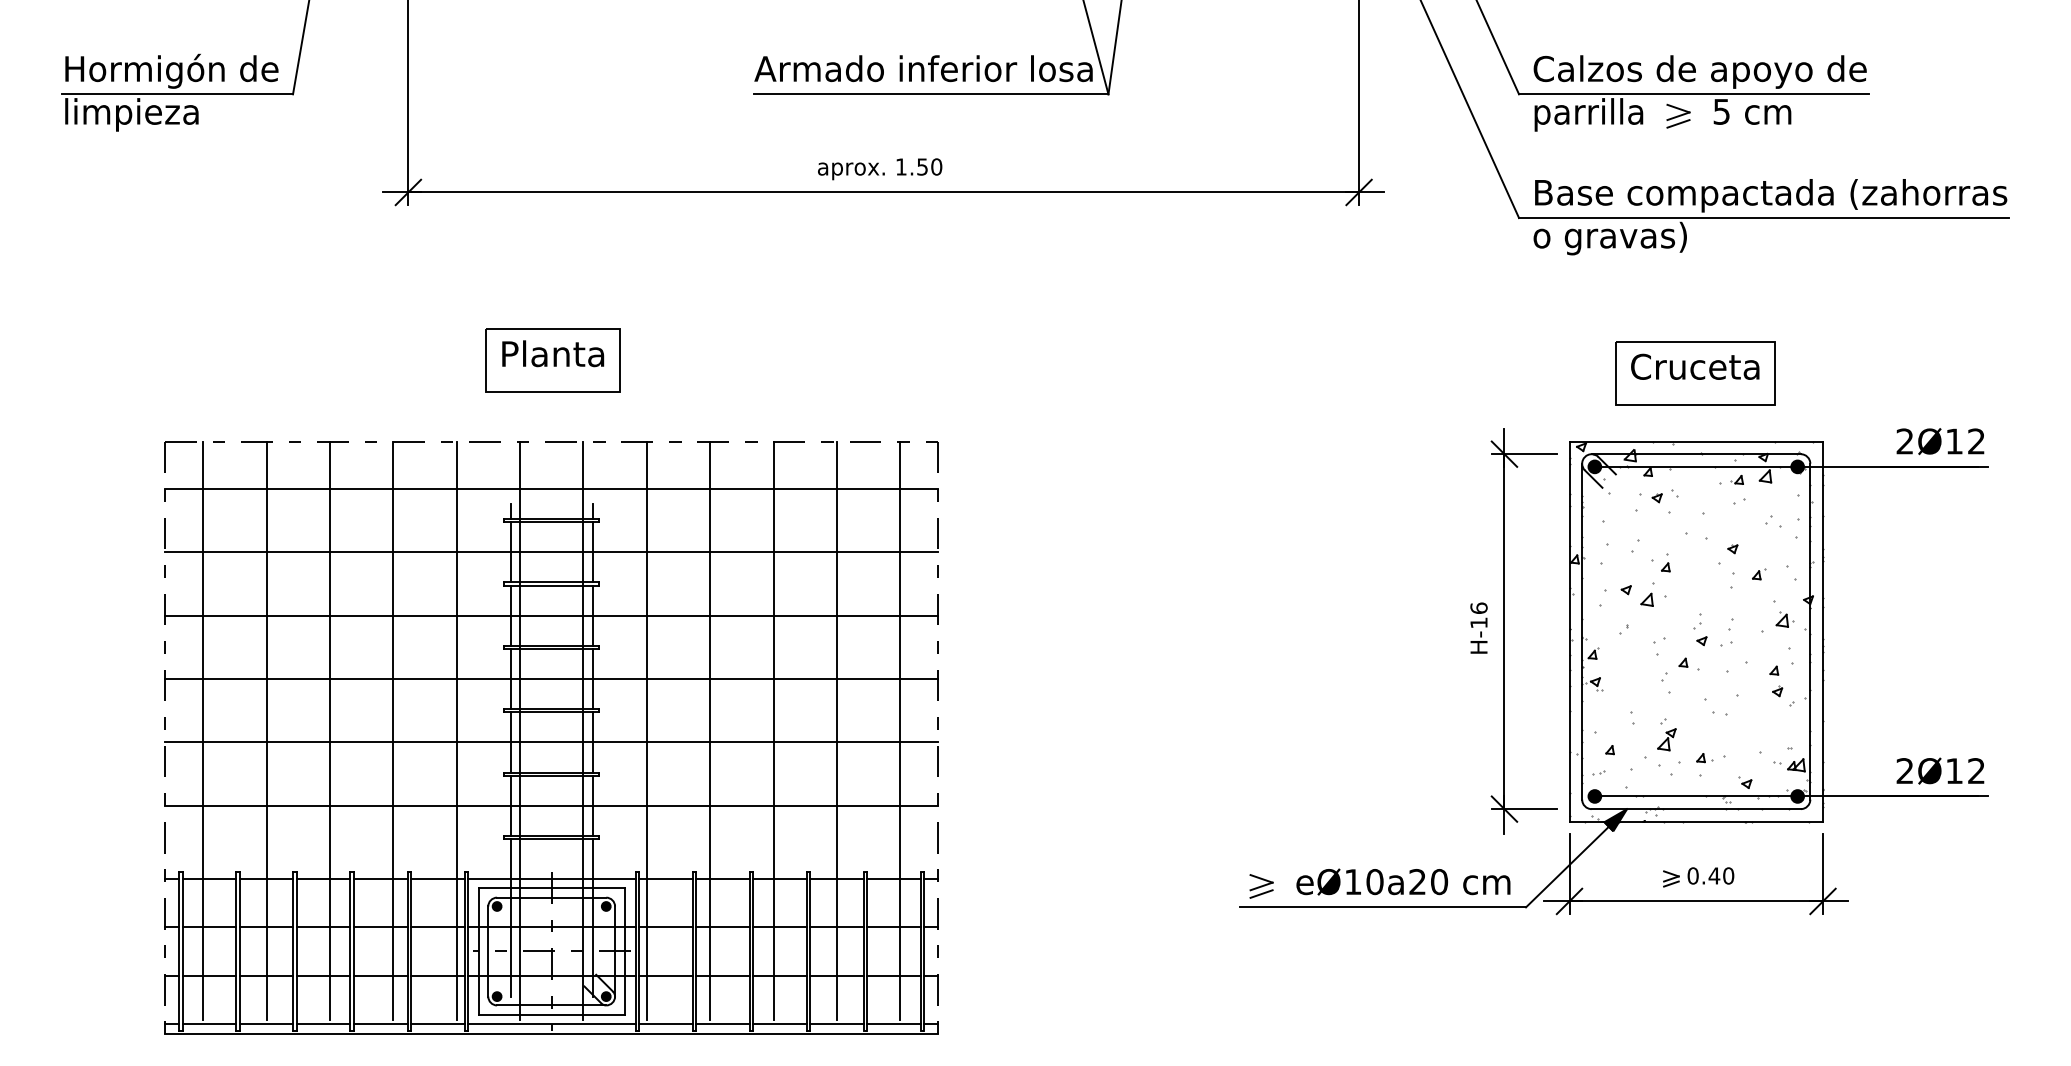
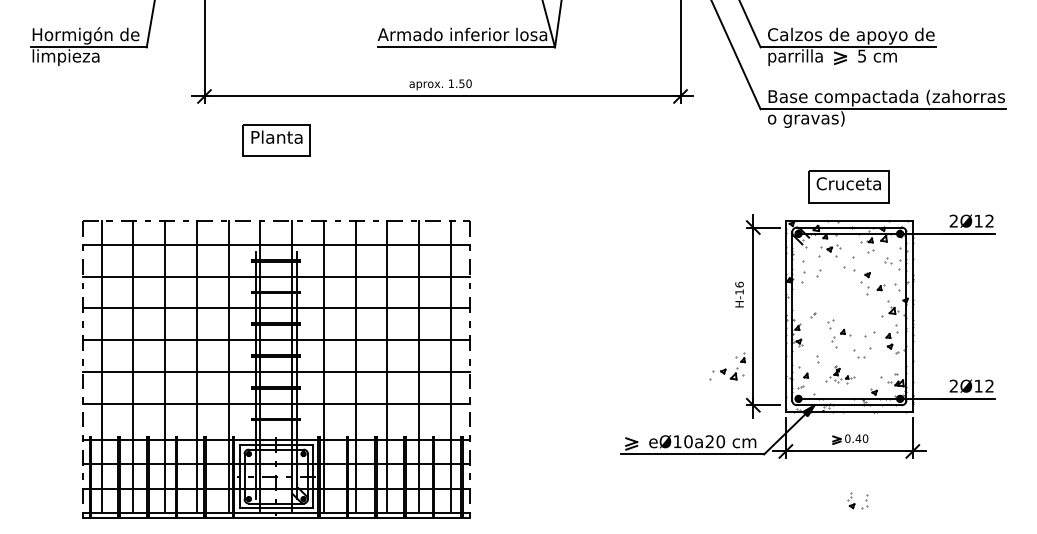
part: (552, 360) -> (276, 140), moved
part: (1634, 579) -> (727, 366), moved
text: (1478, 627) -> (739, 294), moved
part: (1712, 629) -> (857, 500), moved
part: (1678, 747) -> (840, 374), size x0.6

